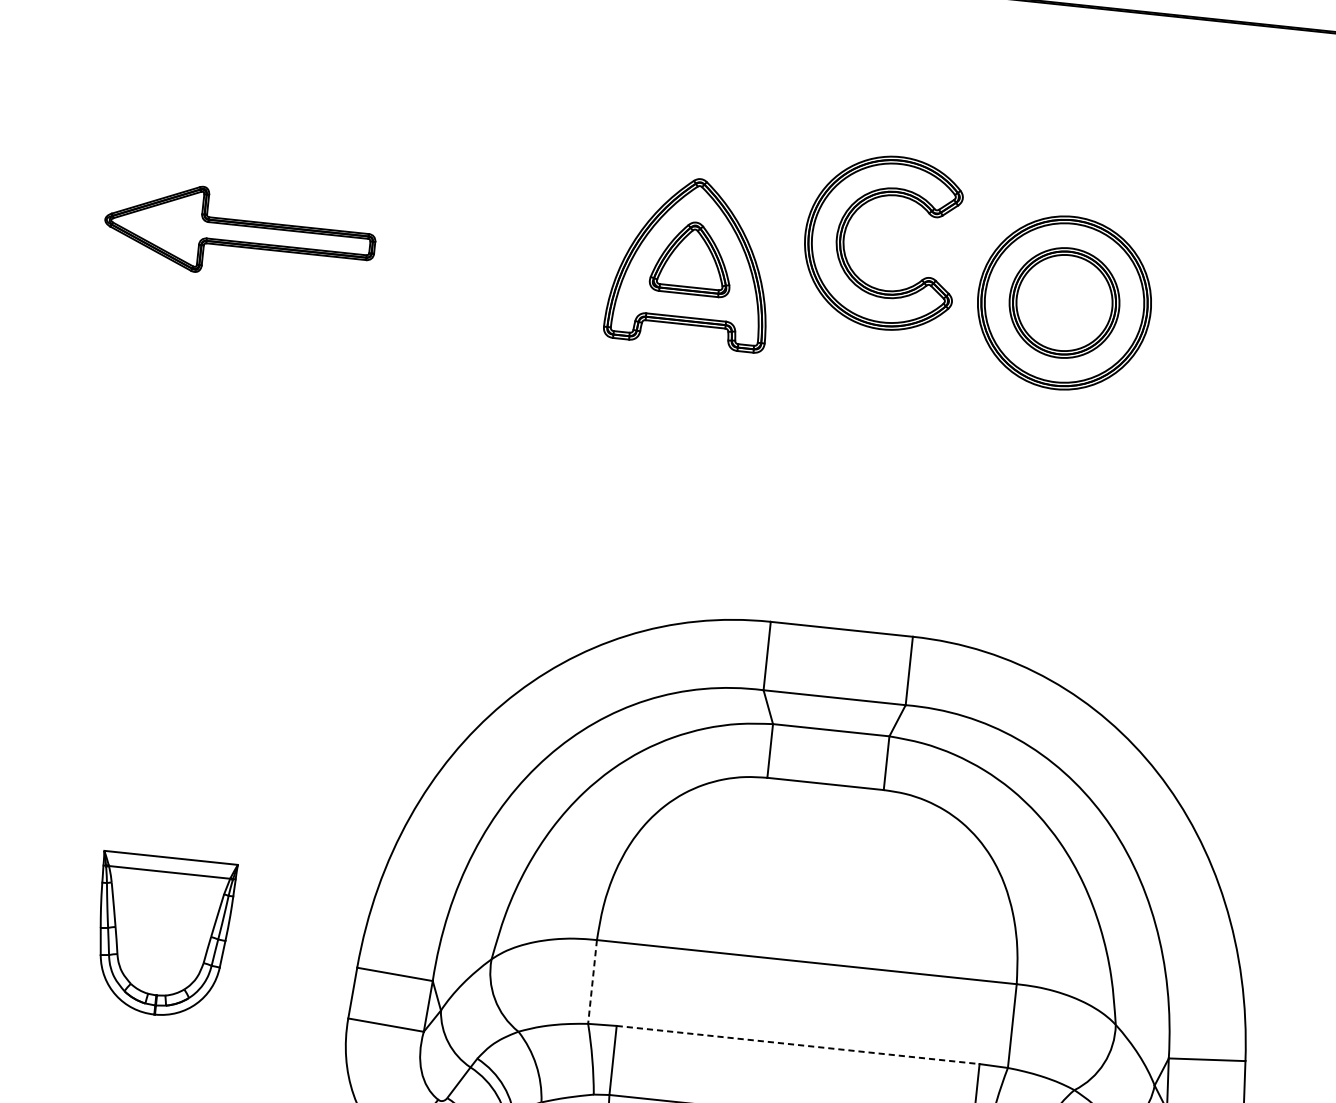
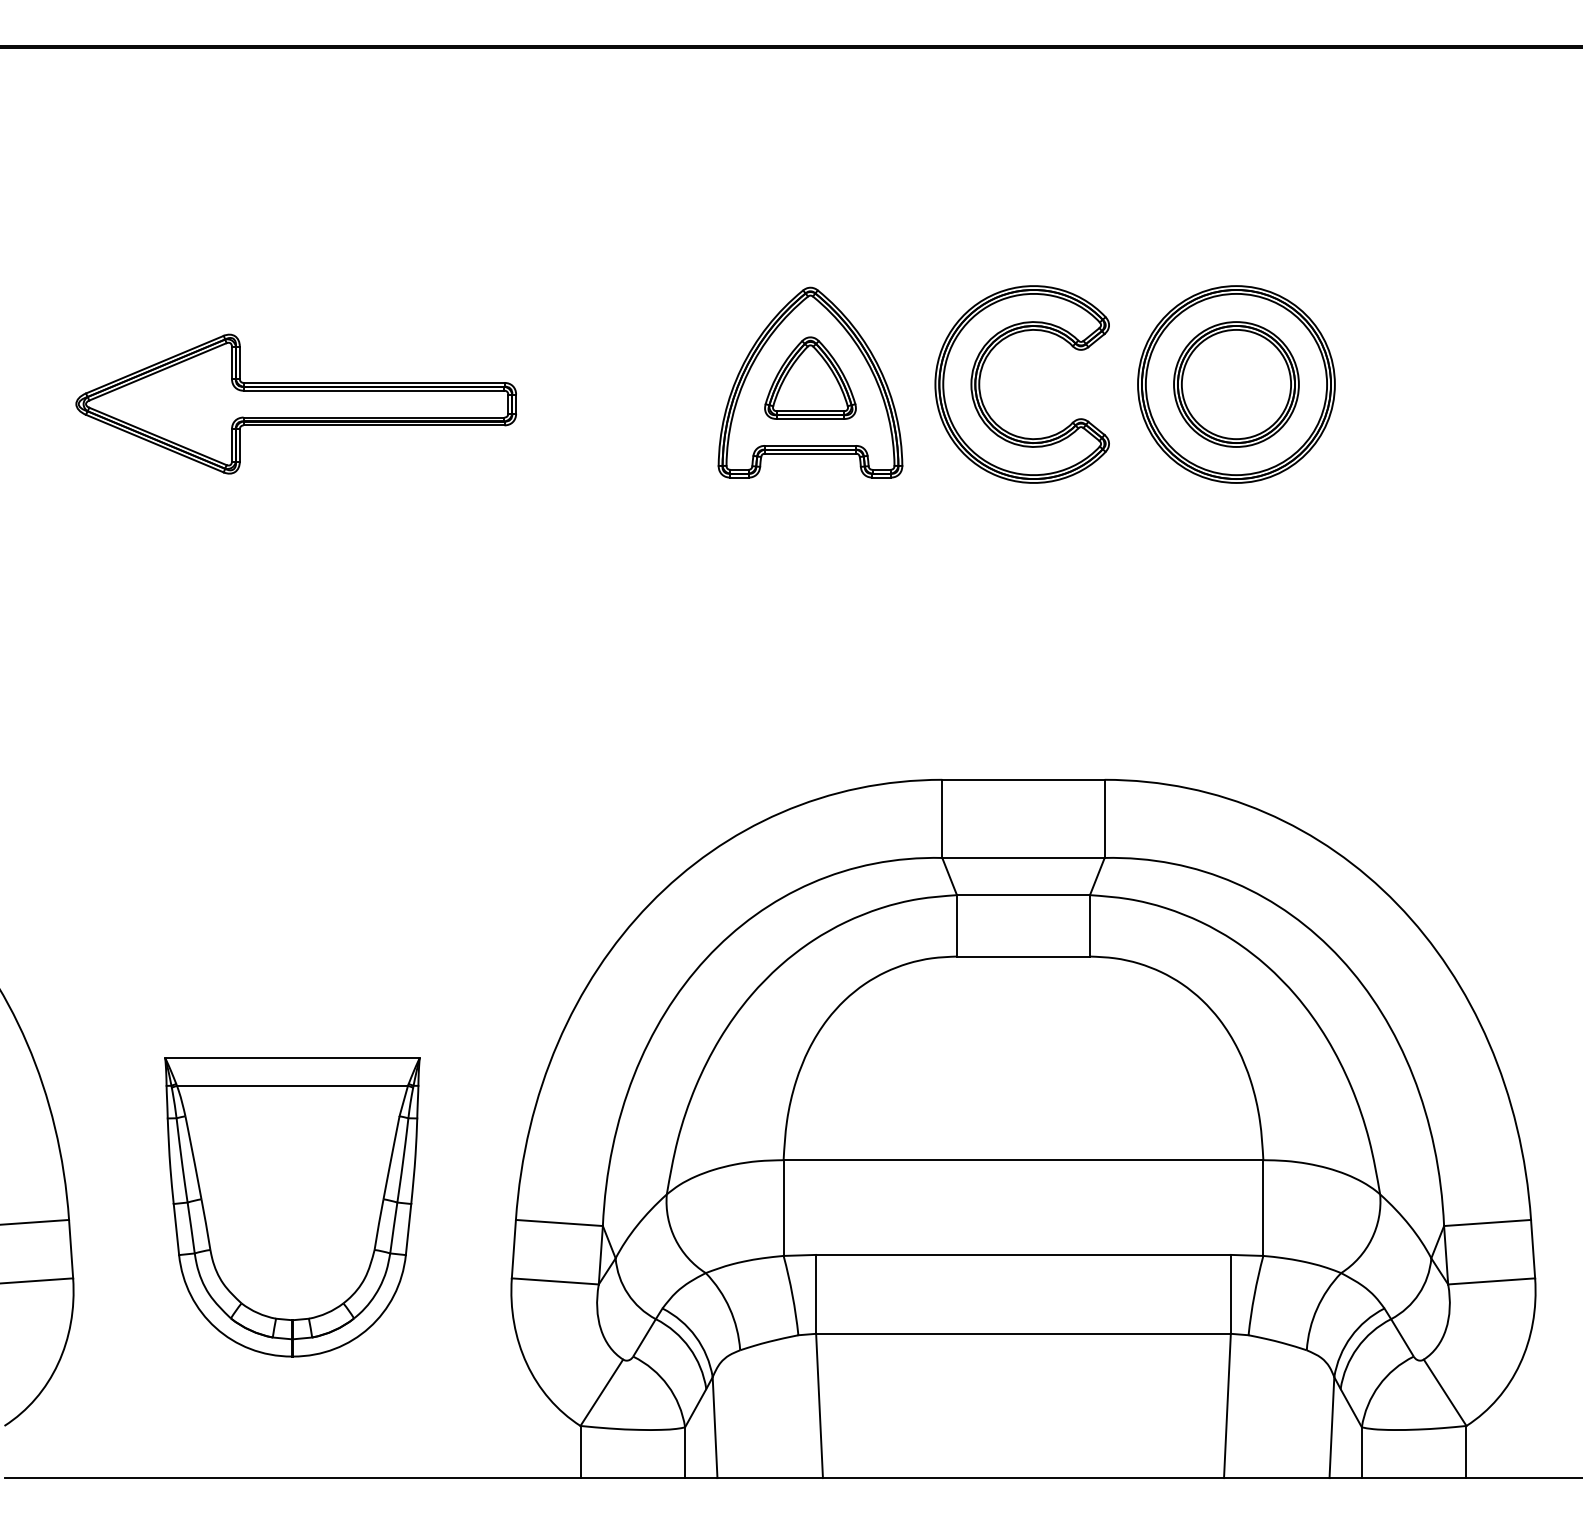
part: (239, 233) -> (295, 403), size x1.43
part: (844, 238) -> (980, 384), moved
part: (162, 936) -> (292, 1207), size x1.67
line: (592, 982) -> (783, 1208), dashed -> solid
line: (798, 1044) -> (1023, 1254), dashed -> solid

